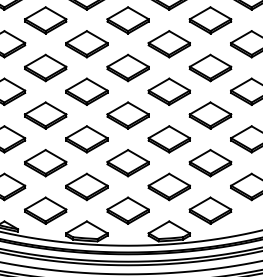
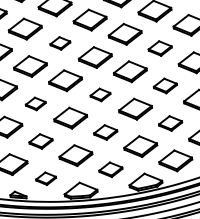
part: (86, 44) -> (60, 43), size x0.6
part: (210, 67) -> (160, 48), size x0.7
part: (45, 115) -> (35, 103), size x0.6
part: (127, 115) -> (100, 94), size x0.6
part: (210, 115) -> (165, 85), size x0.7
part: (45, 163) -> (40, 141), size x0.7
part: (127, 163) -> (105, 132), size x0.7
part: (210, 163) -> (170, 123), size x0.7
part: (45, 210) -> (45, 178), size x0.6
part: (127, 210) -> (110, 169), size x0.7

